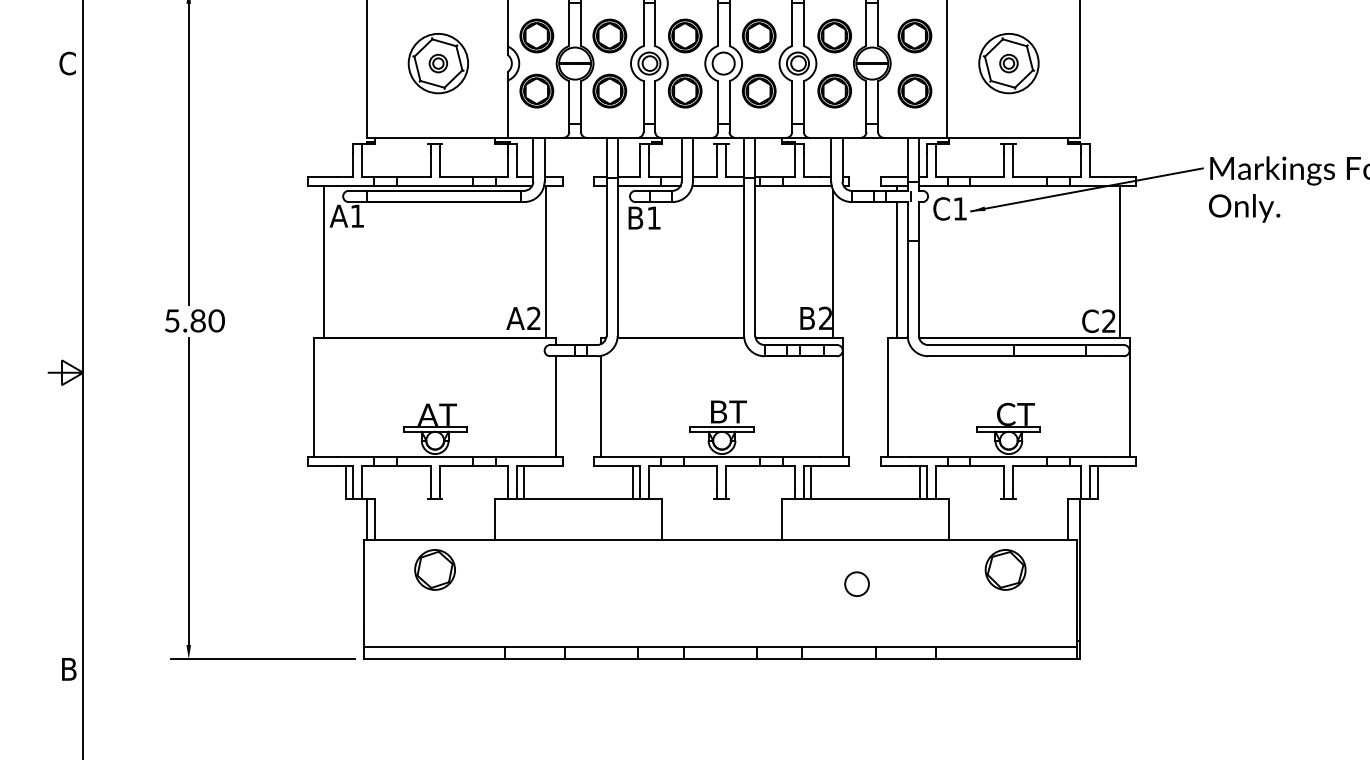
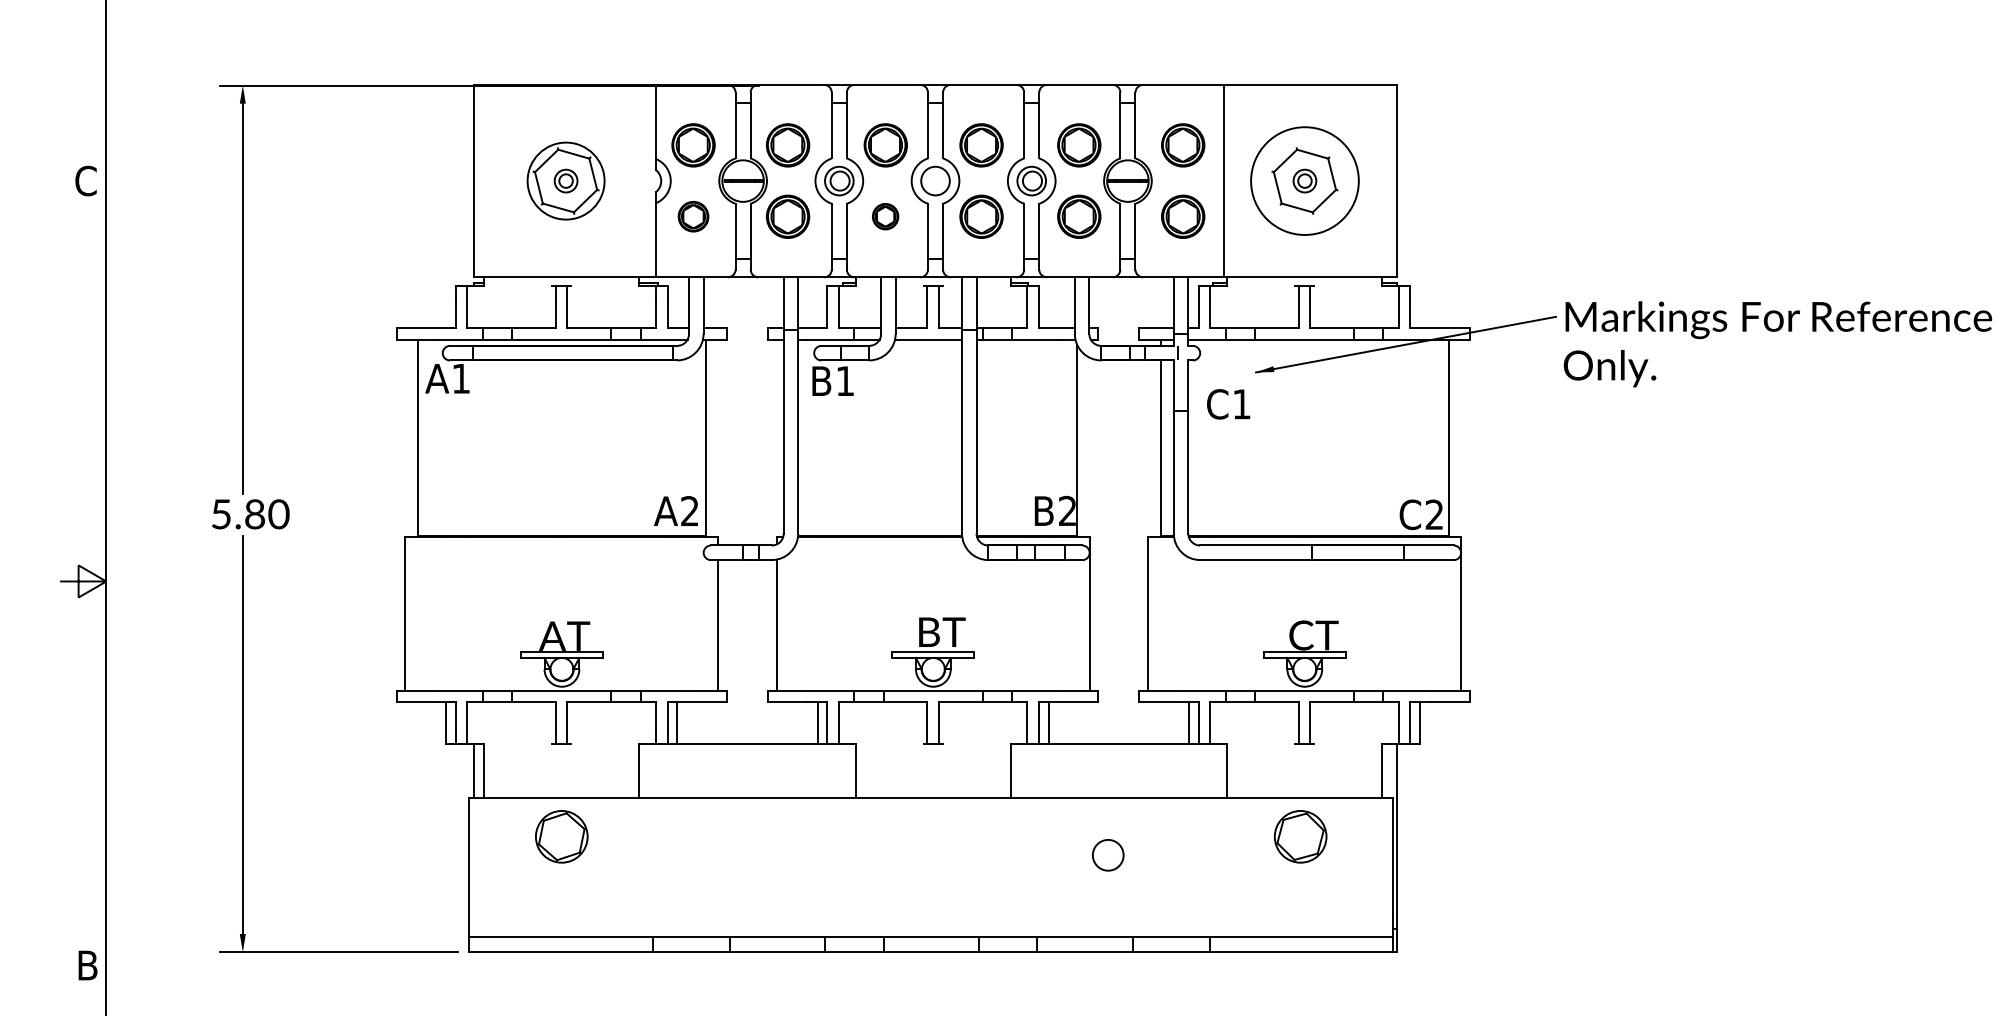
circle: (1008, 63) -> (1304, 180), size x1.4
part: (536, 90) -> (693, 216), size x0.7
part: (685, 90) -> (885, 216), size x0.6
text: (949, 209) -> (1228, 404), moved

